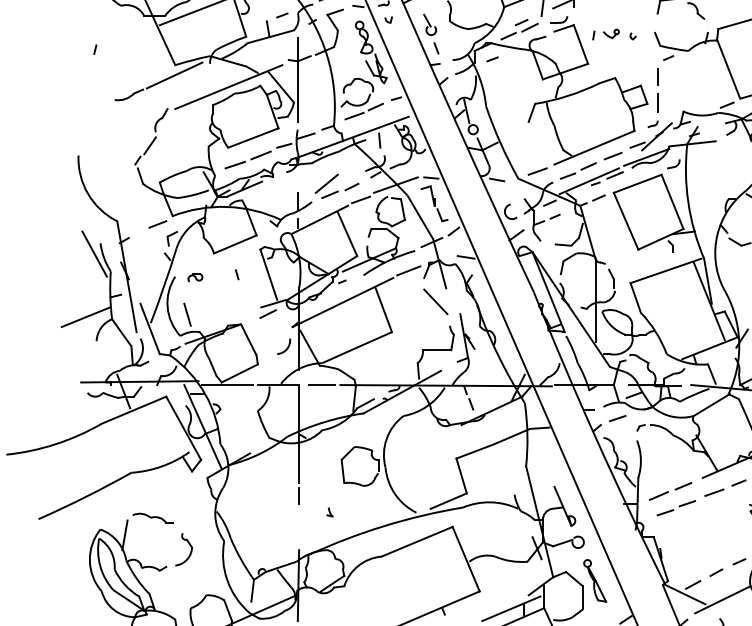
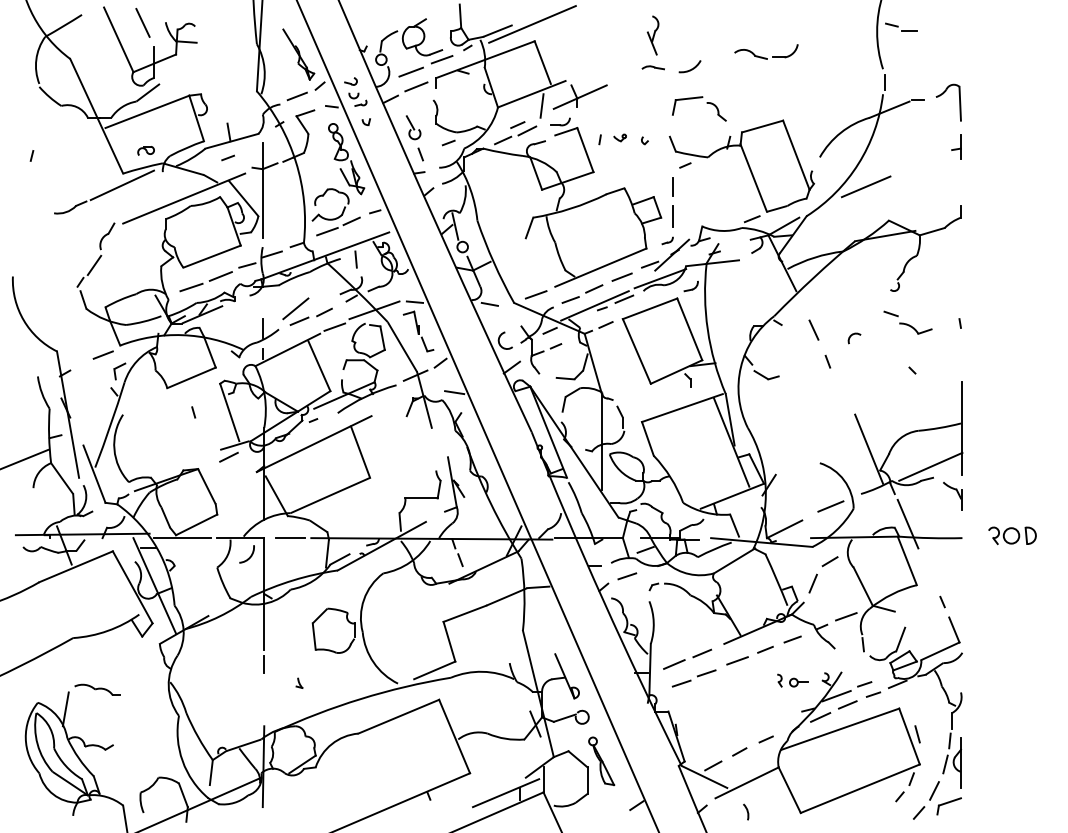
line: (281, 15) -> (227, 157), moved
part: (610, 33) -> (619, 137), size x0.7
line: (492, 58) -> (448, 142), moved
line: (94, 253) -> (31, 388), removed
line: (408, 270) -> (388, 407), removed
part: (194, 277) -> (145, 150), moved
line: (435, 302) -> (419, 443), removed
line: (187, 314) -> (136, 457), removed
arc: (286, 348) -> (249, 556), moved
part: (189, 545) -> (139, 721), removed

